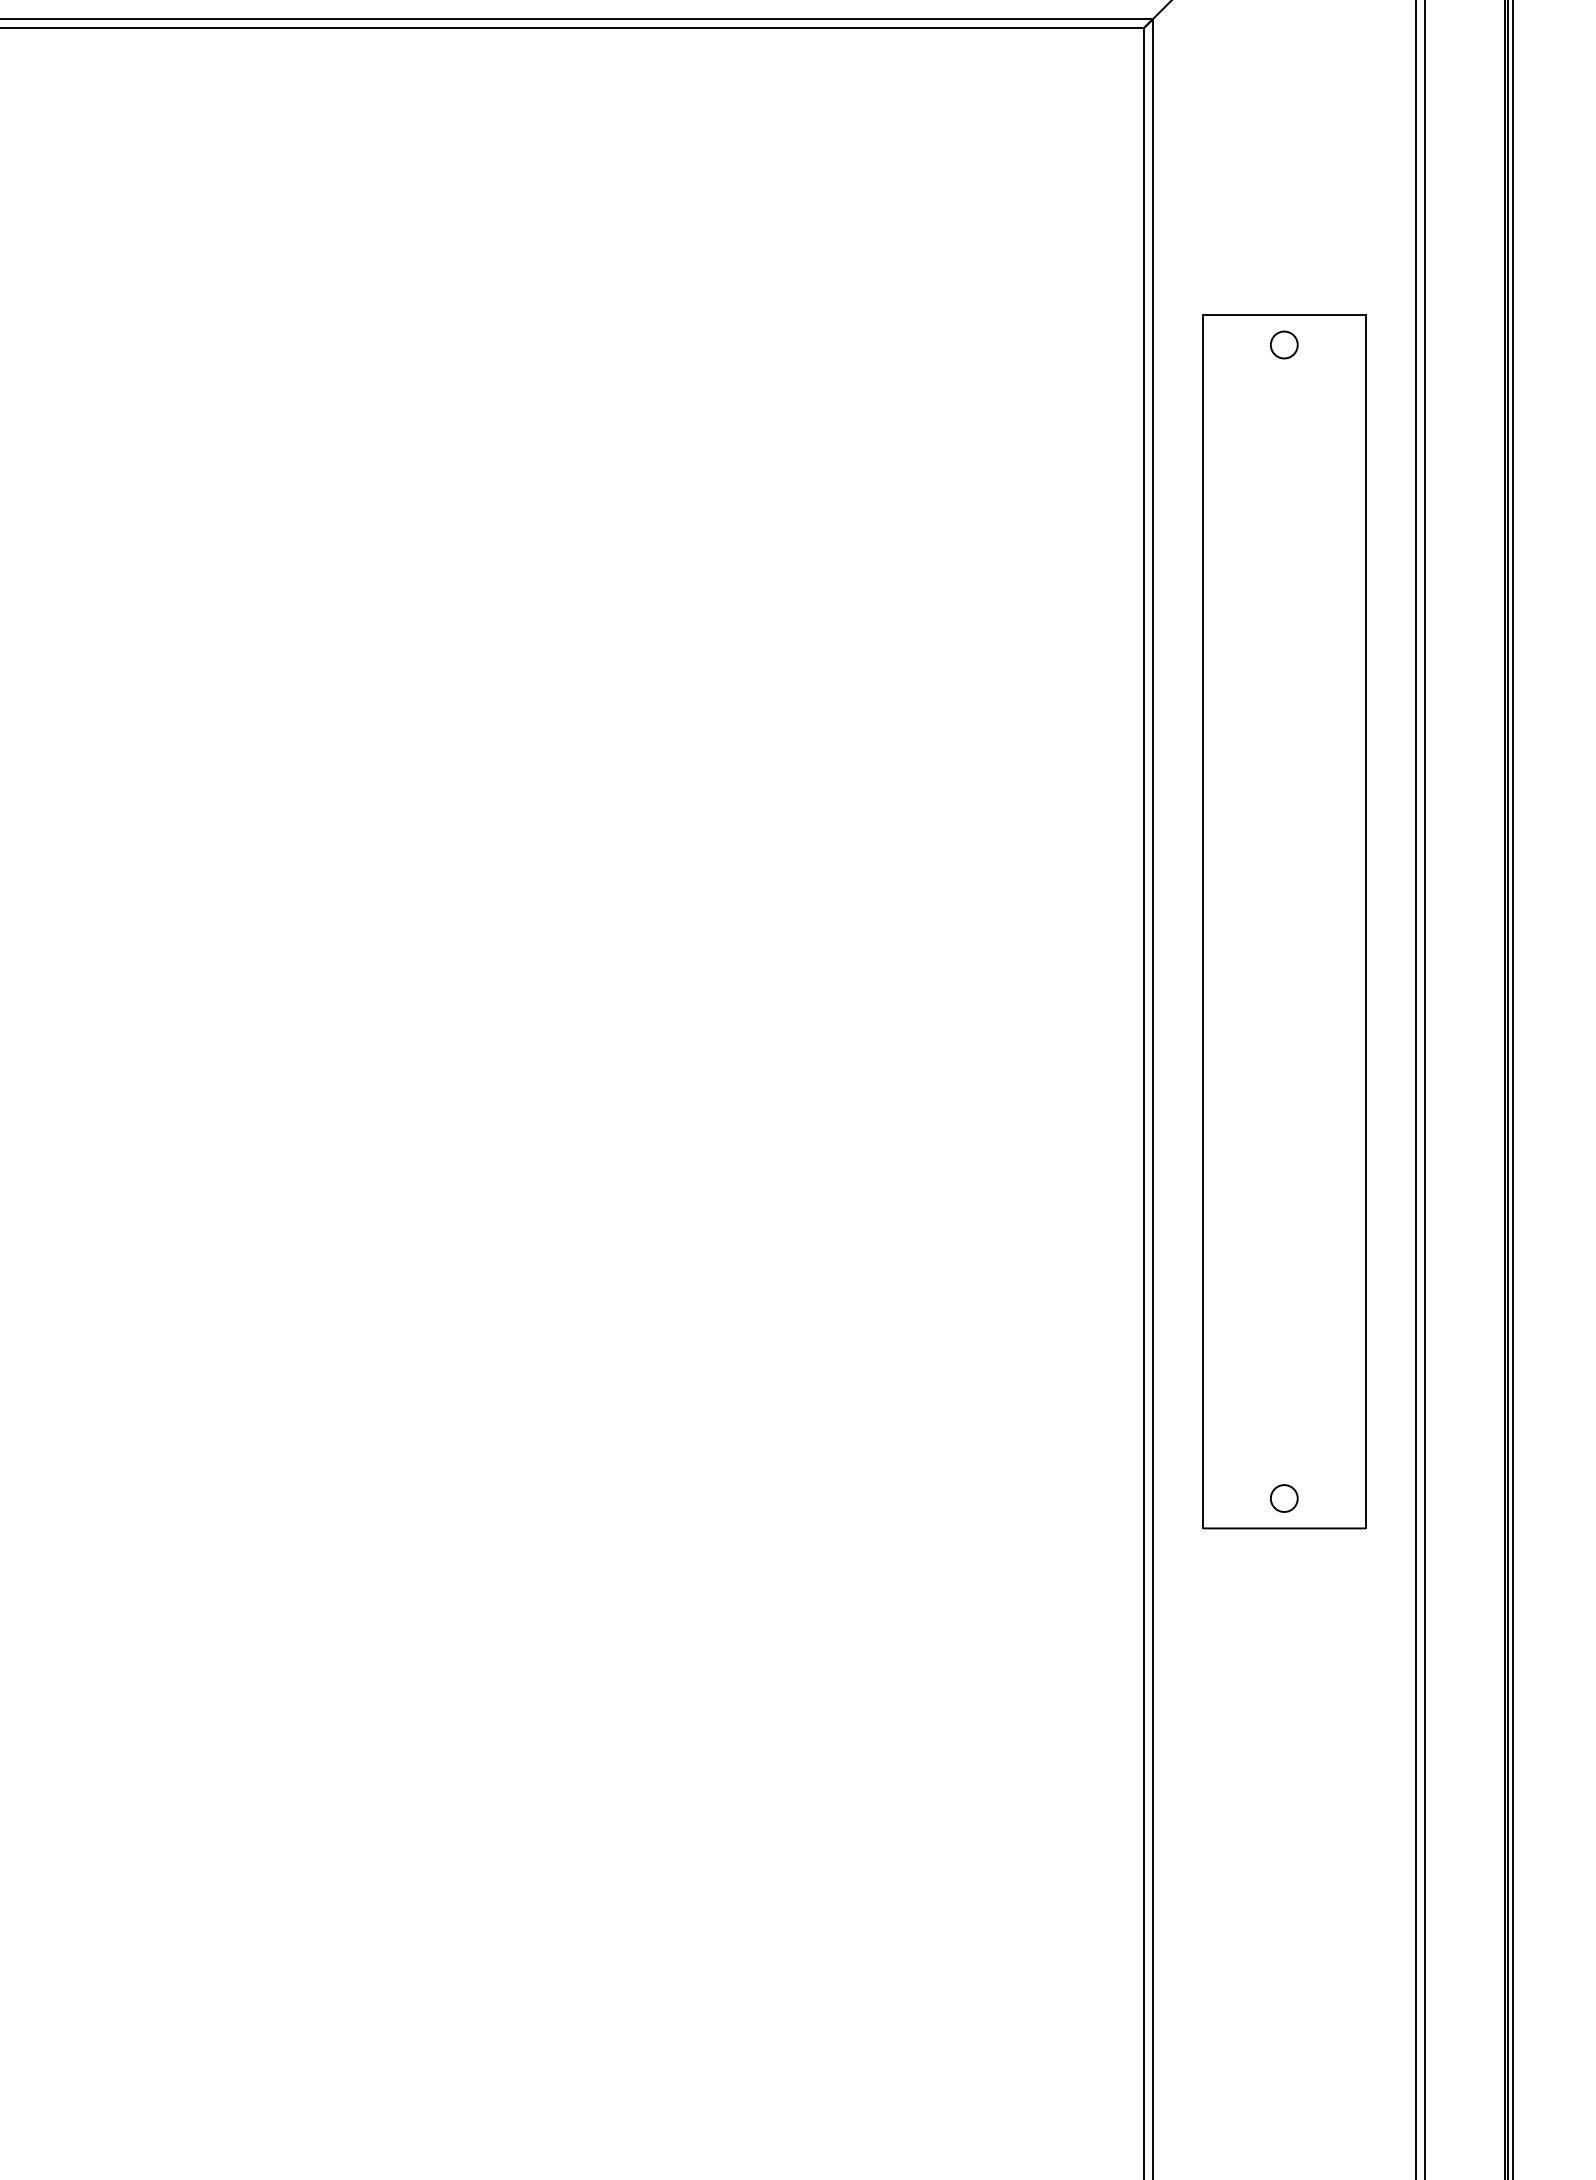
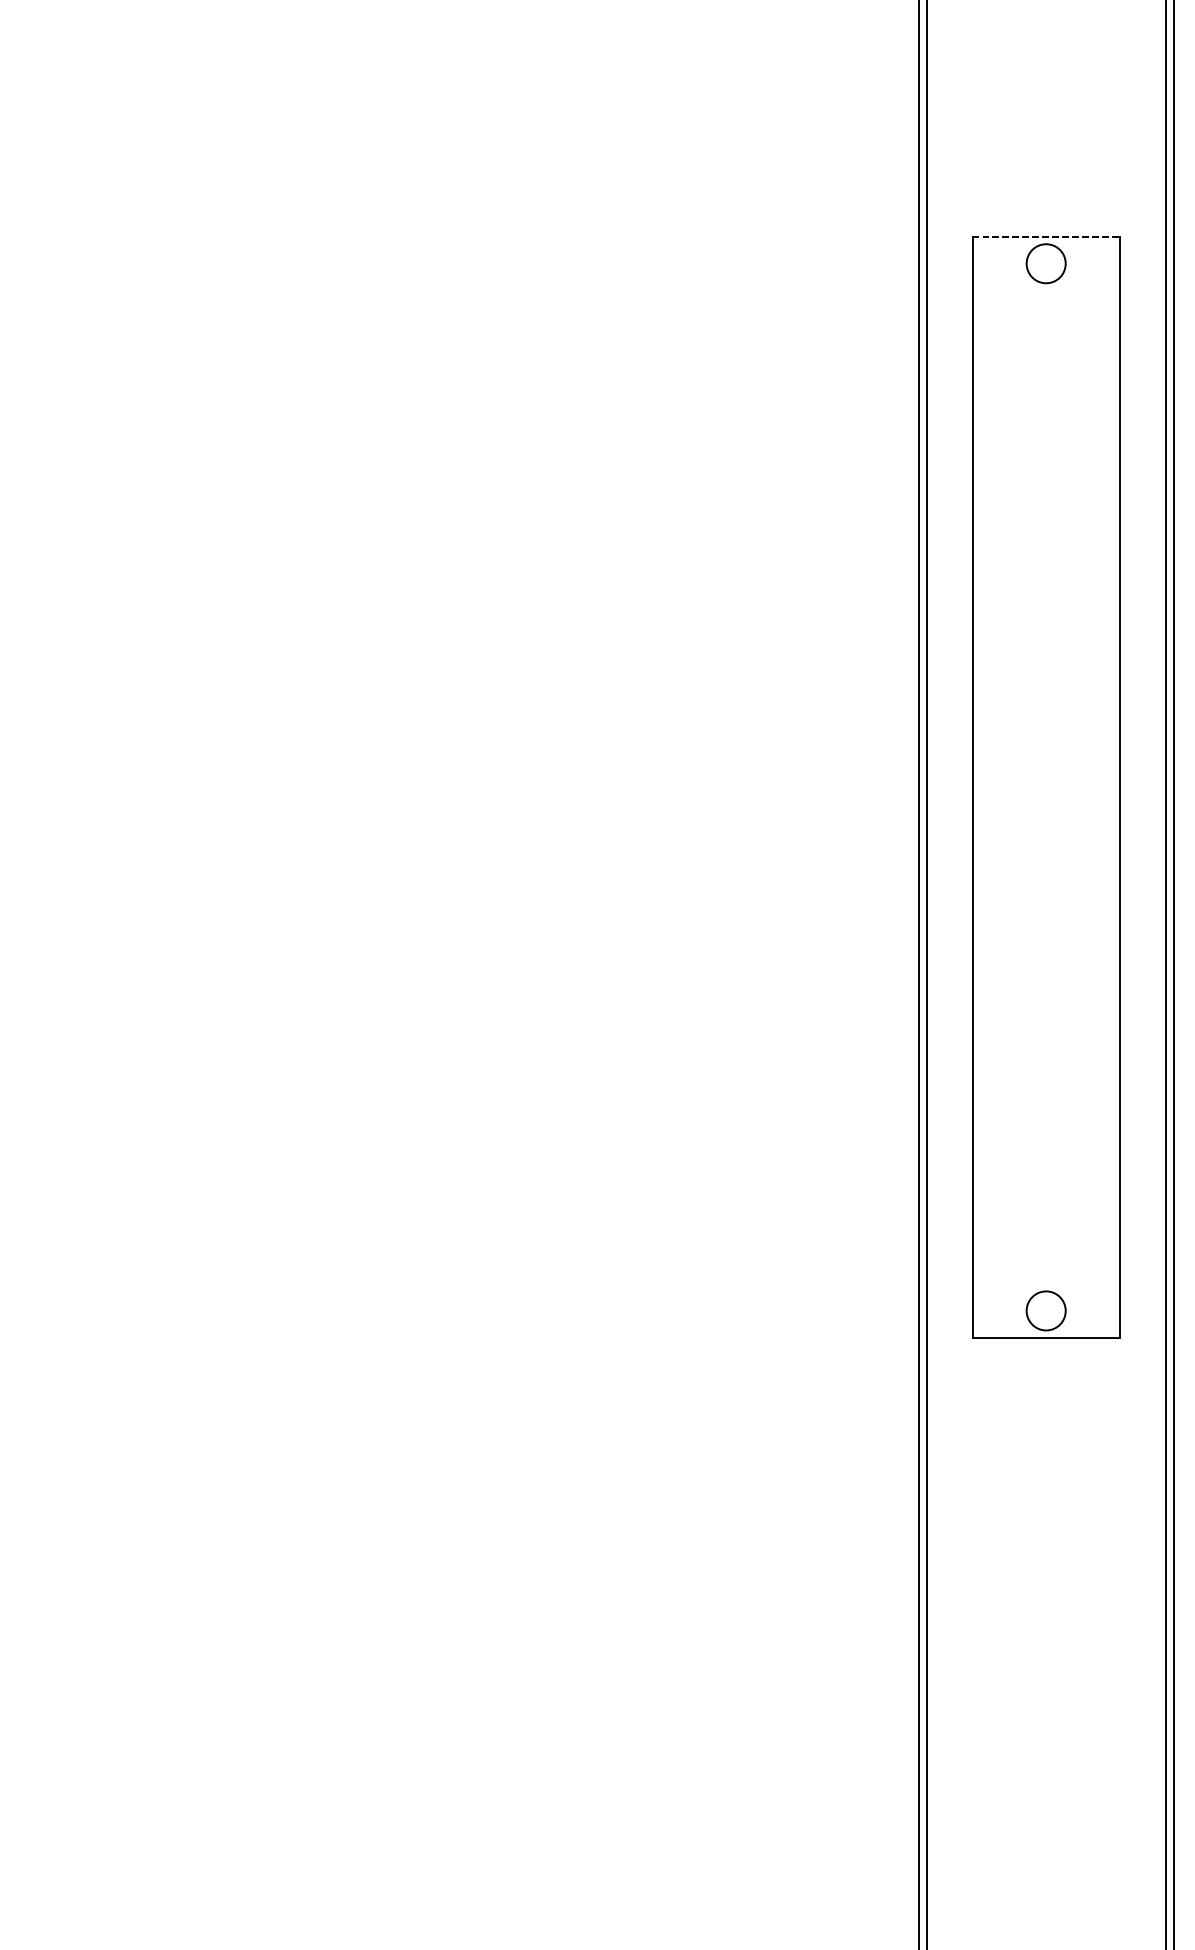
line: (1284, 315) -> (1046, 236), solid -> dashed
circle: (1284, 344) -> (1046, 263), size x1.6
circle: (1284, 1498) -> (1046, 1310), size x1.6

